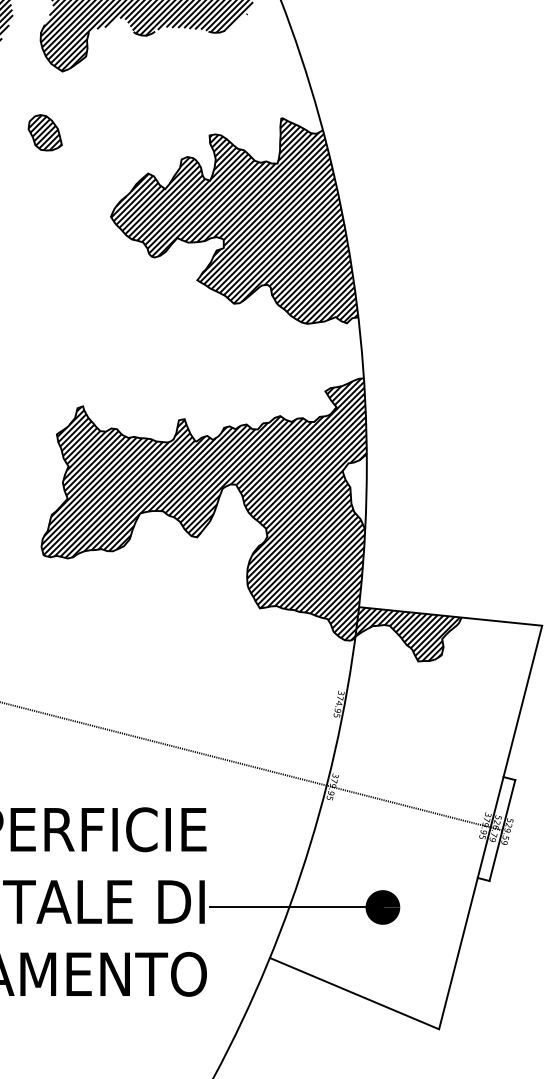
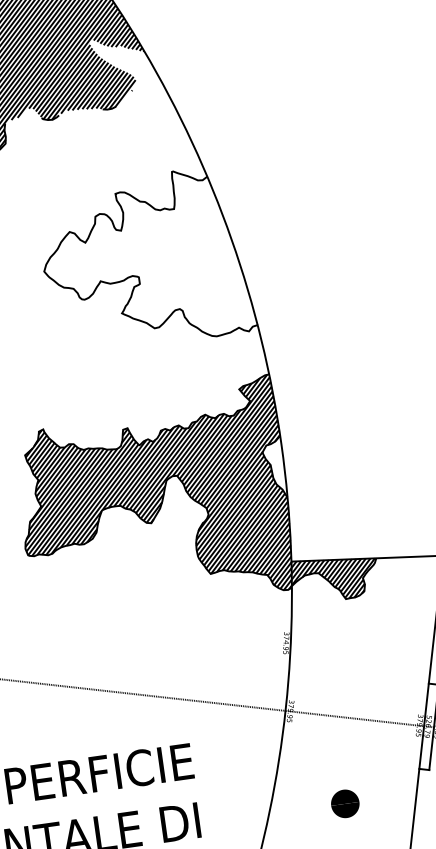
hatch: (234, 220) -> (145, 260), removed
line: (296, 907) -> (274, 813), removed

